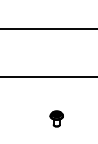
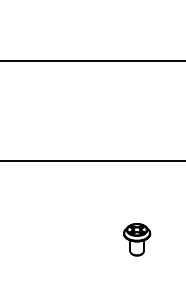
part: (56, 118) -> (136, 238), moved

